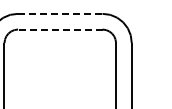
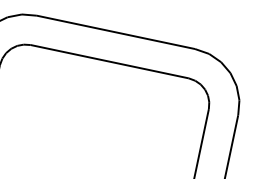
line: (60, 13) -> (116, 31), dashed -> solid
line: (59, 29) -> (108, 61), dashed -> solid

